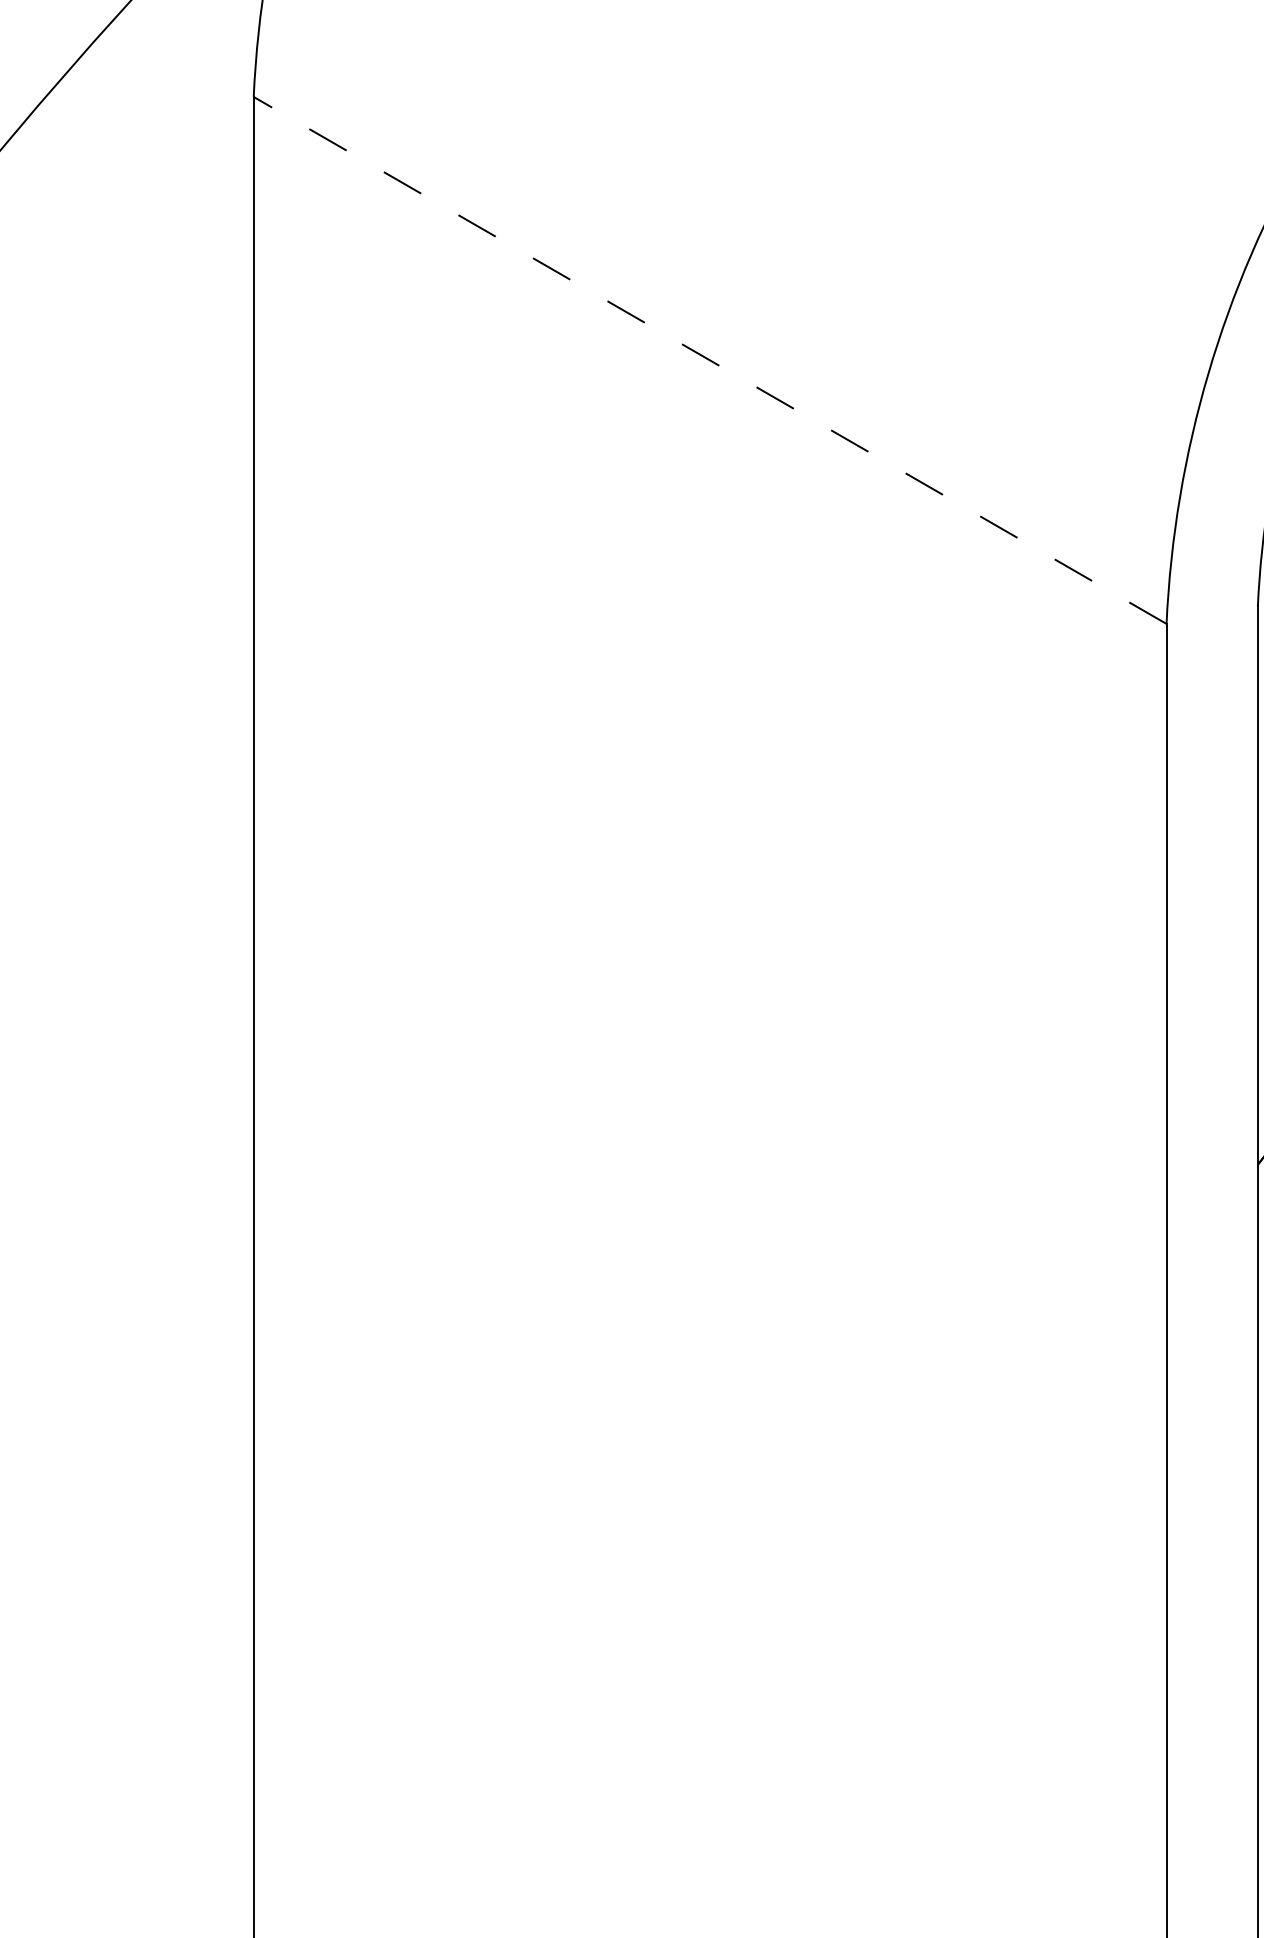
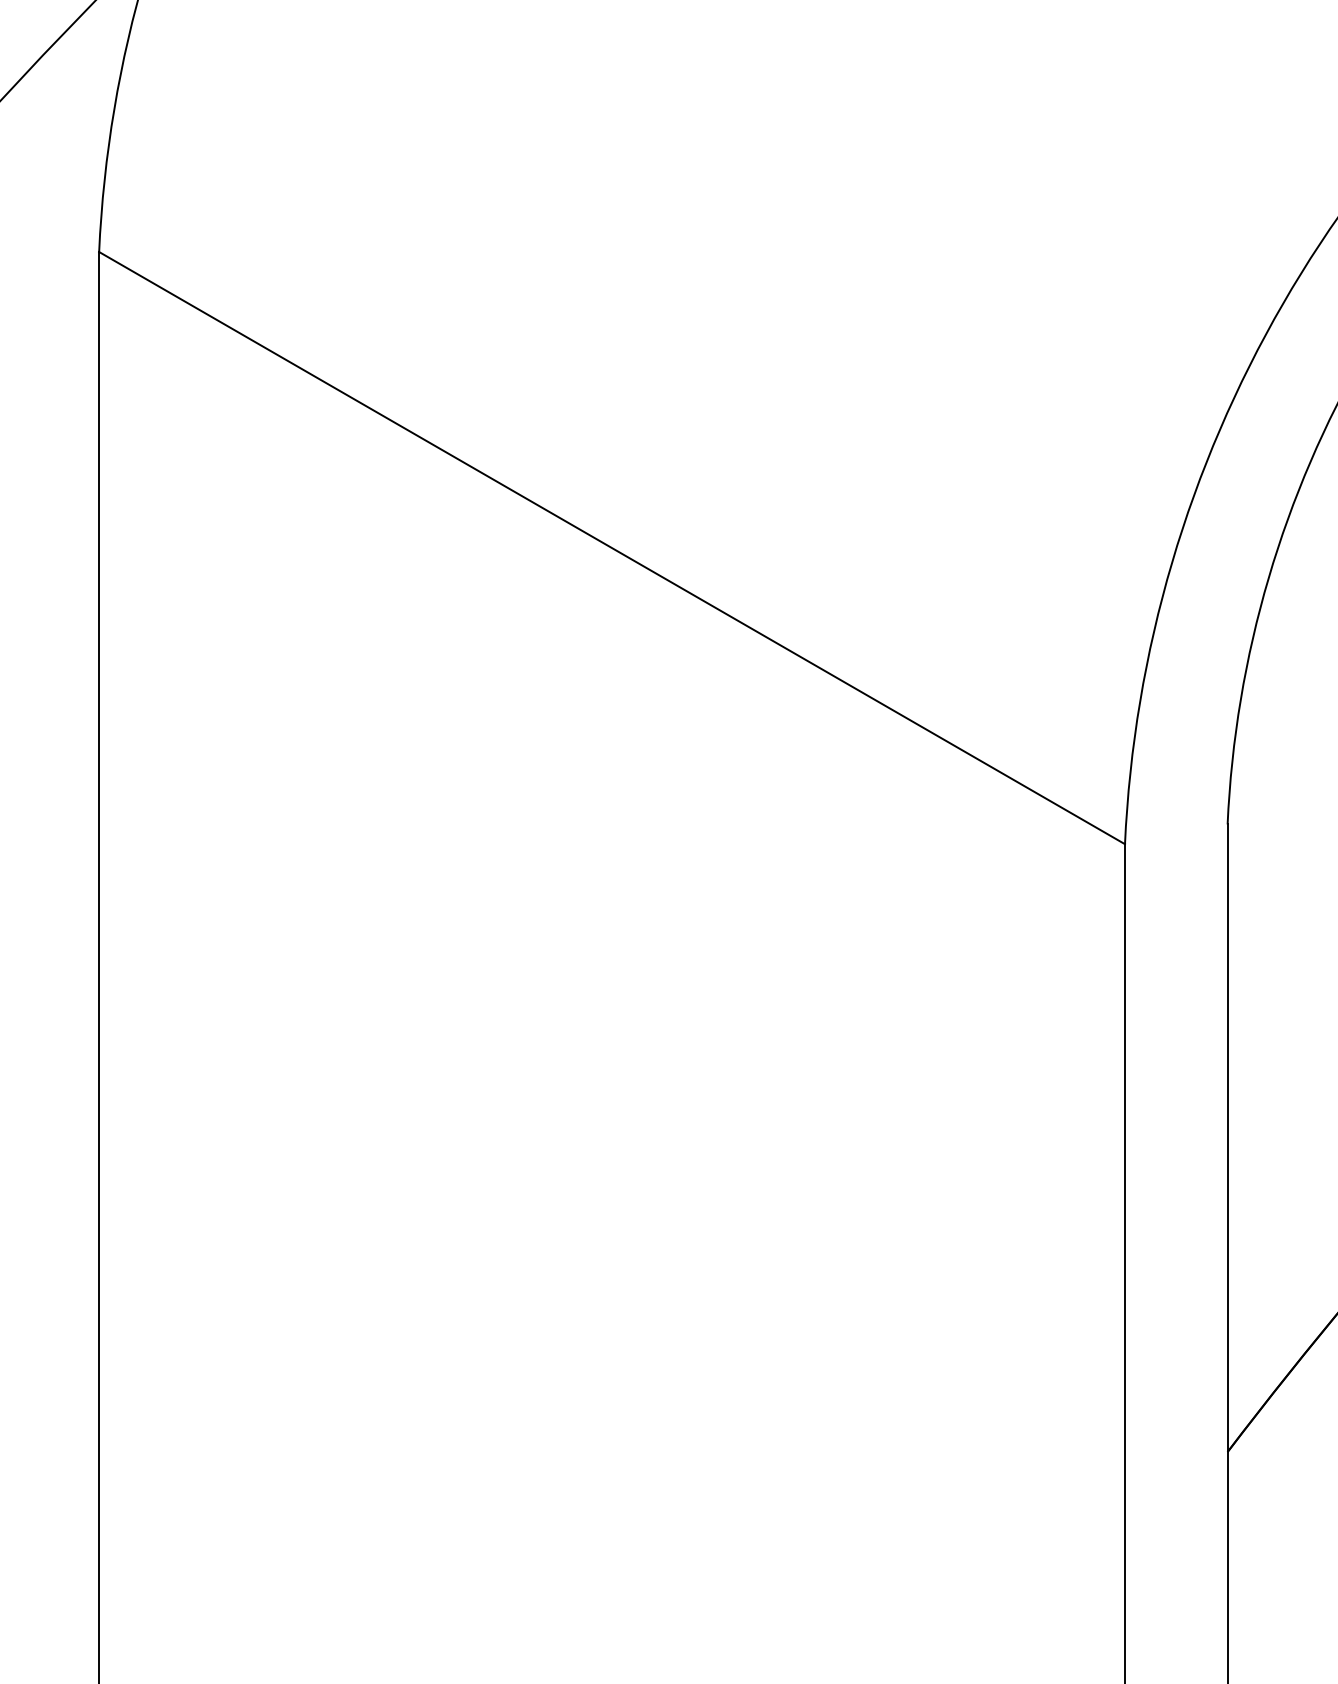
line: (709, 360) -> (611, 548), dashed -> solid

